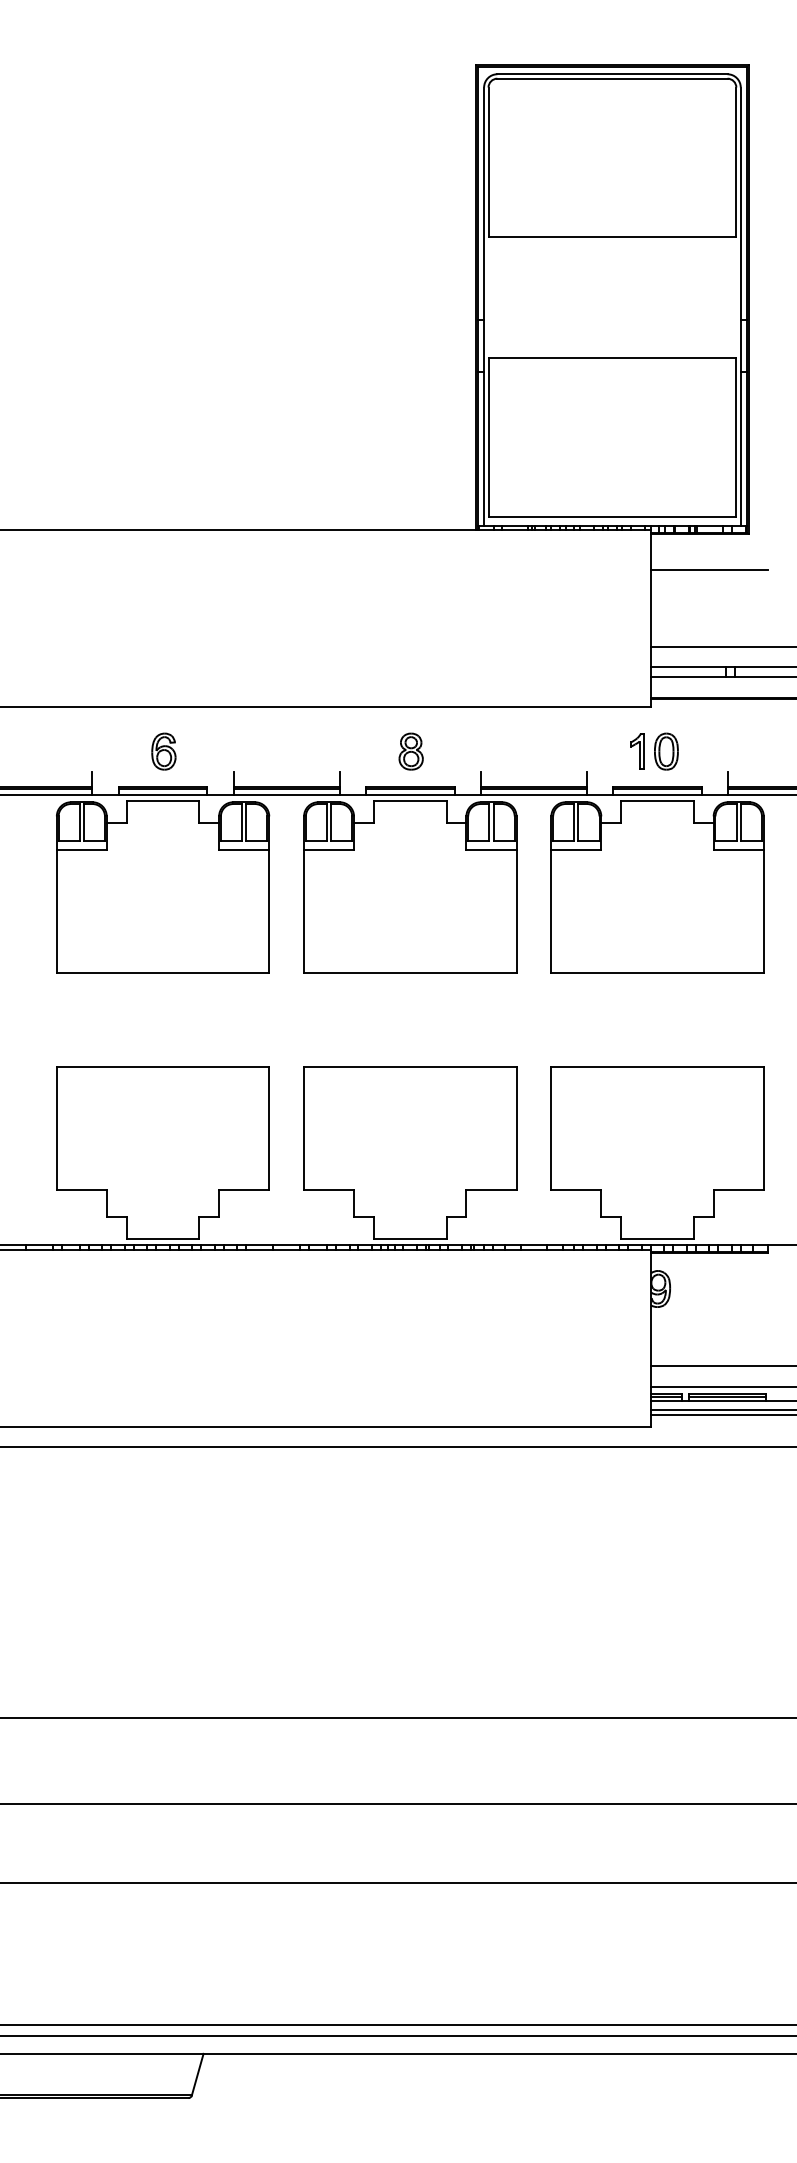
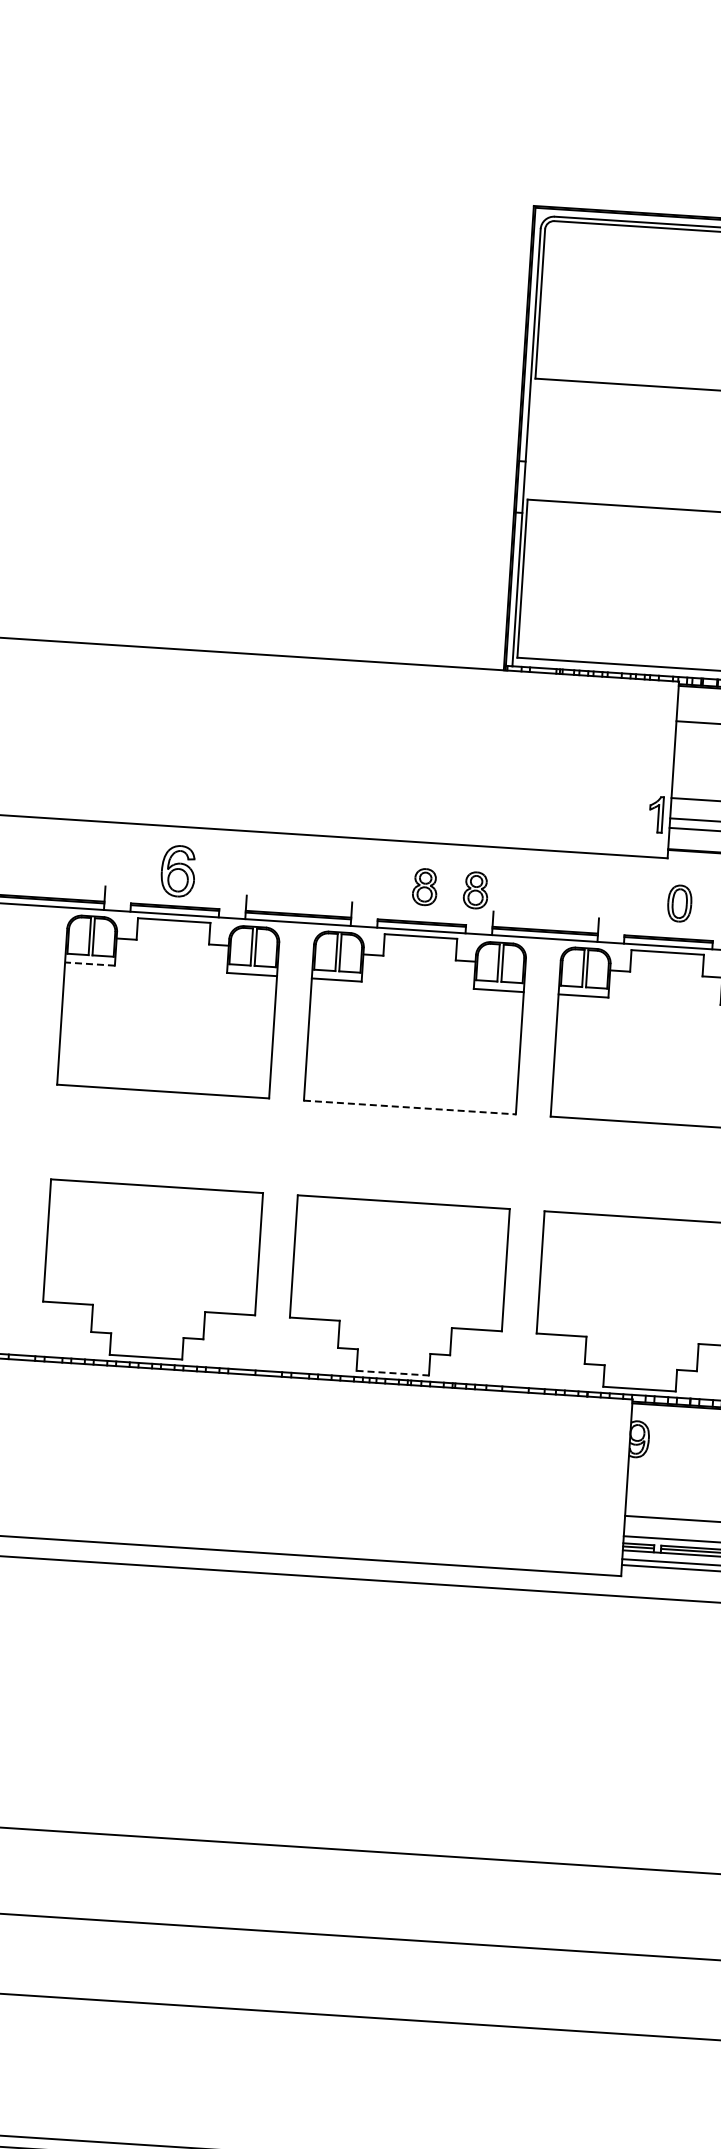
part: (163, 751) -> (177, 870), size x1.4
part: (461, 751) -> (475, 890), added
part: (637, 751) -> (656, 814), moved
line: (81, 850) -> (89, 964), solid -> dashed
line: (410, 972) -> (410, 1107), solid -> dashed
line: (410, 1238) -> (392, 1372), solid -> dashed

